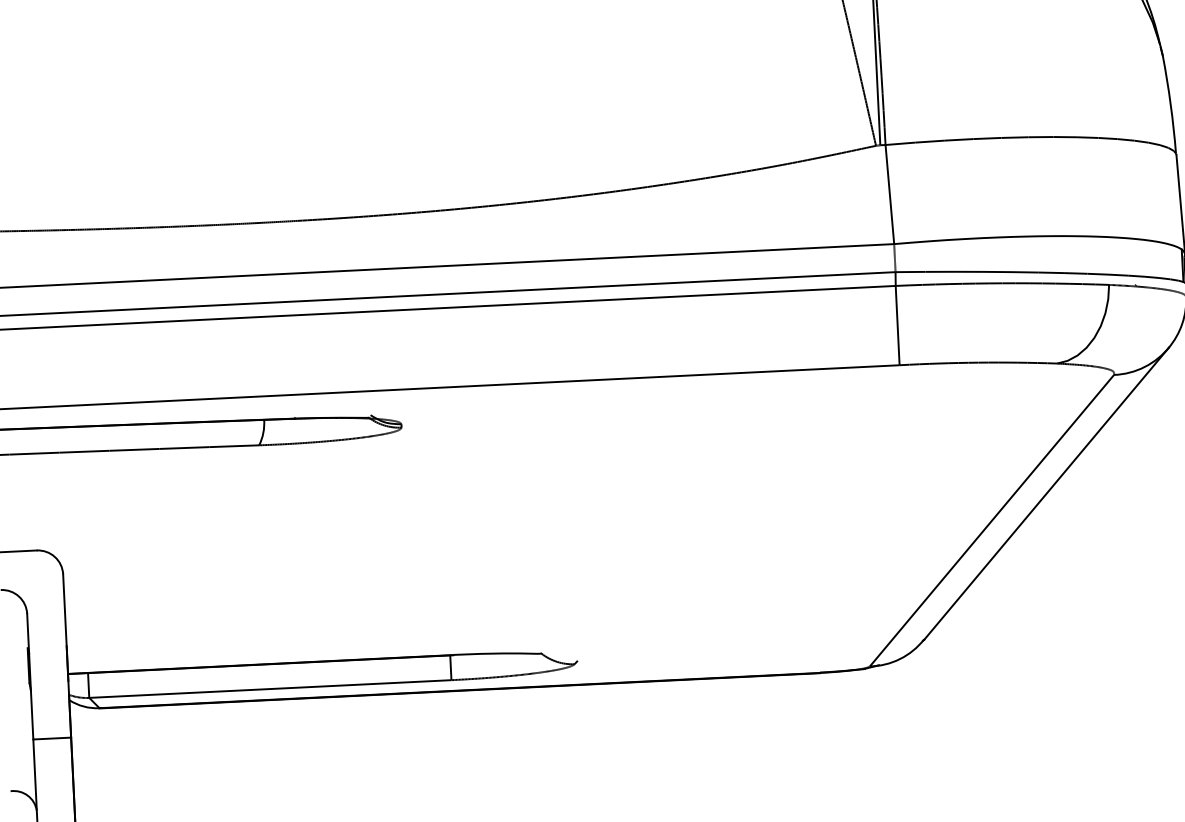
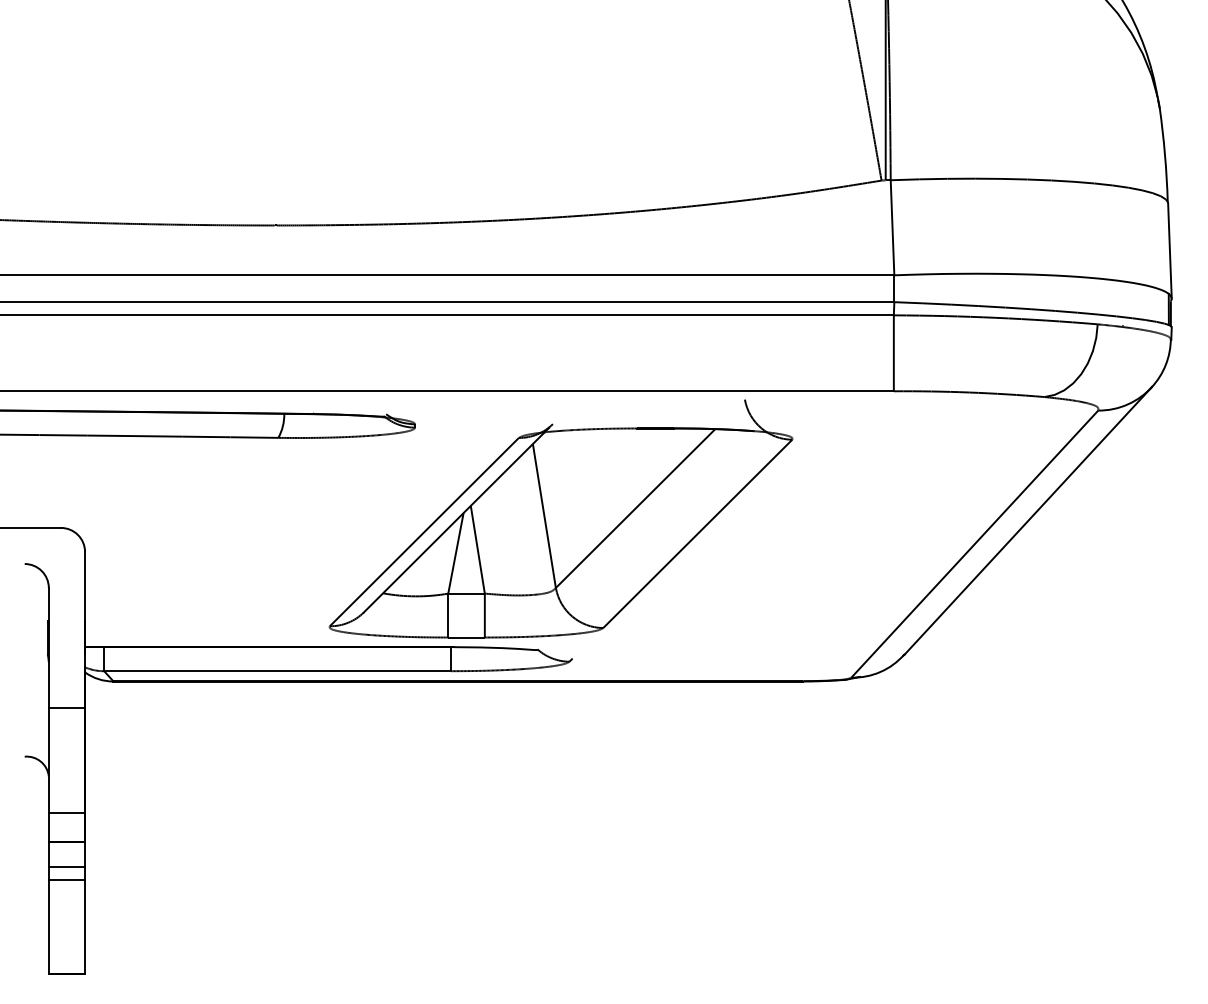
part: (557, 515) -> (560, 518), added

